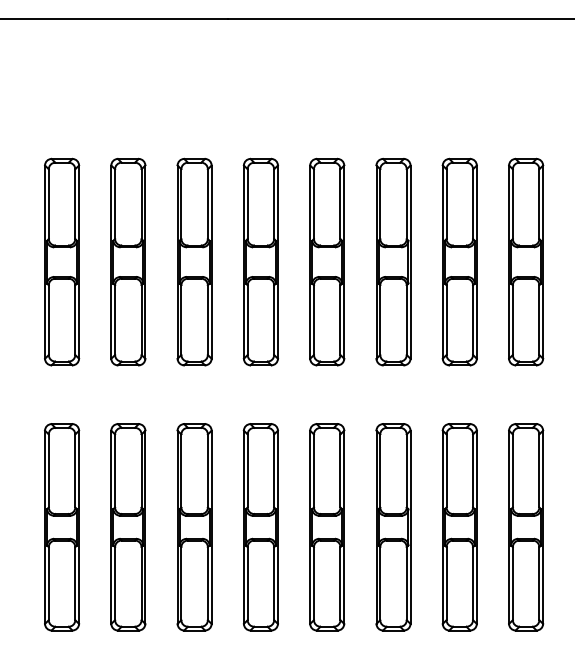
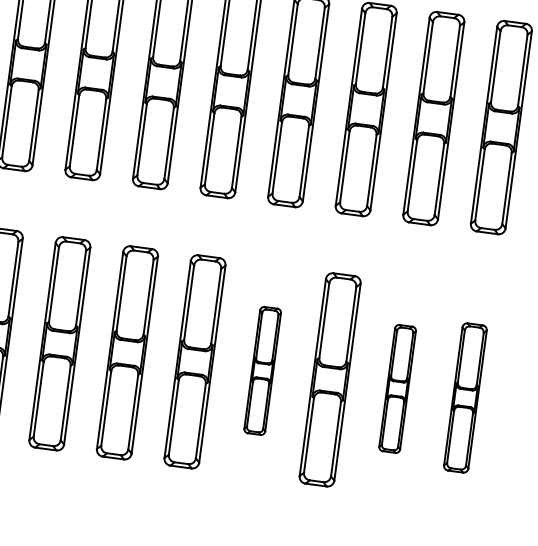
part: (327, 527) -> (262, 371), size x0.6
part: (459, 527) -> (397, 389), size x0.6
part: (526, 527) -> (465, 398), size x0.7

